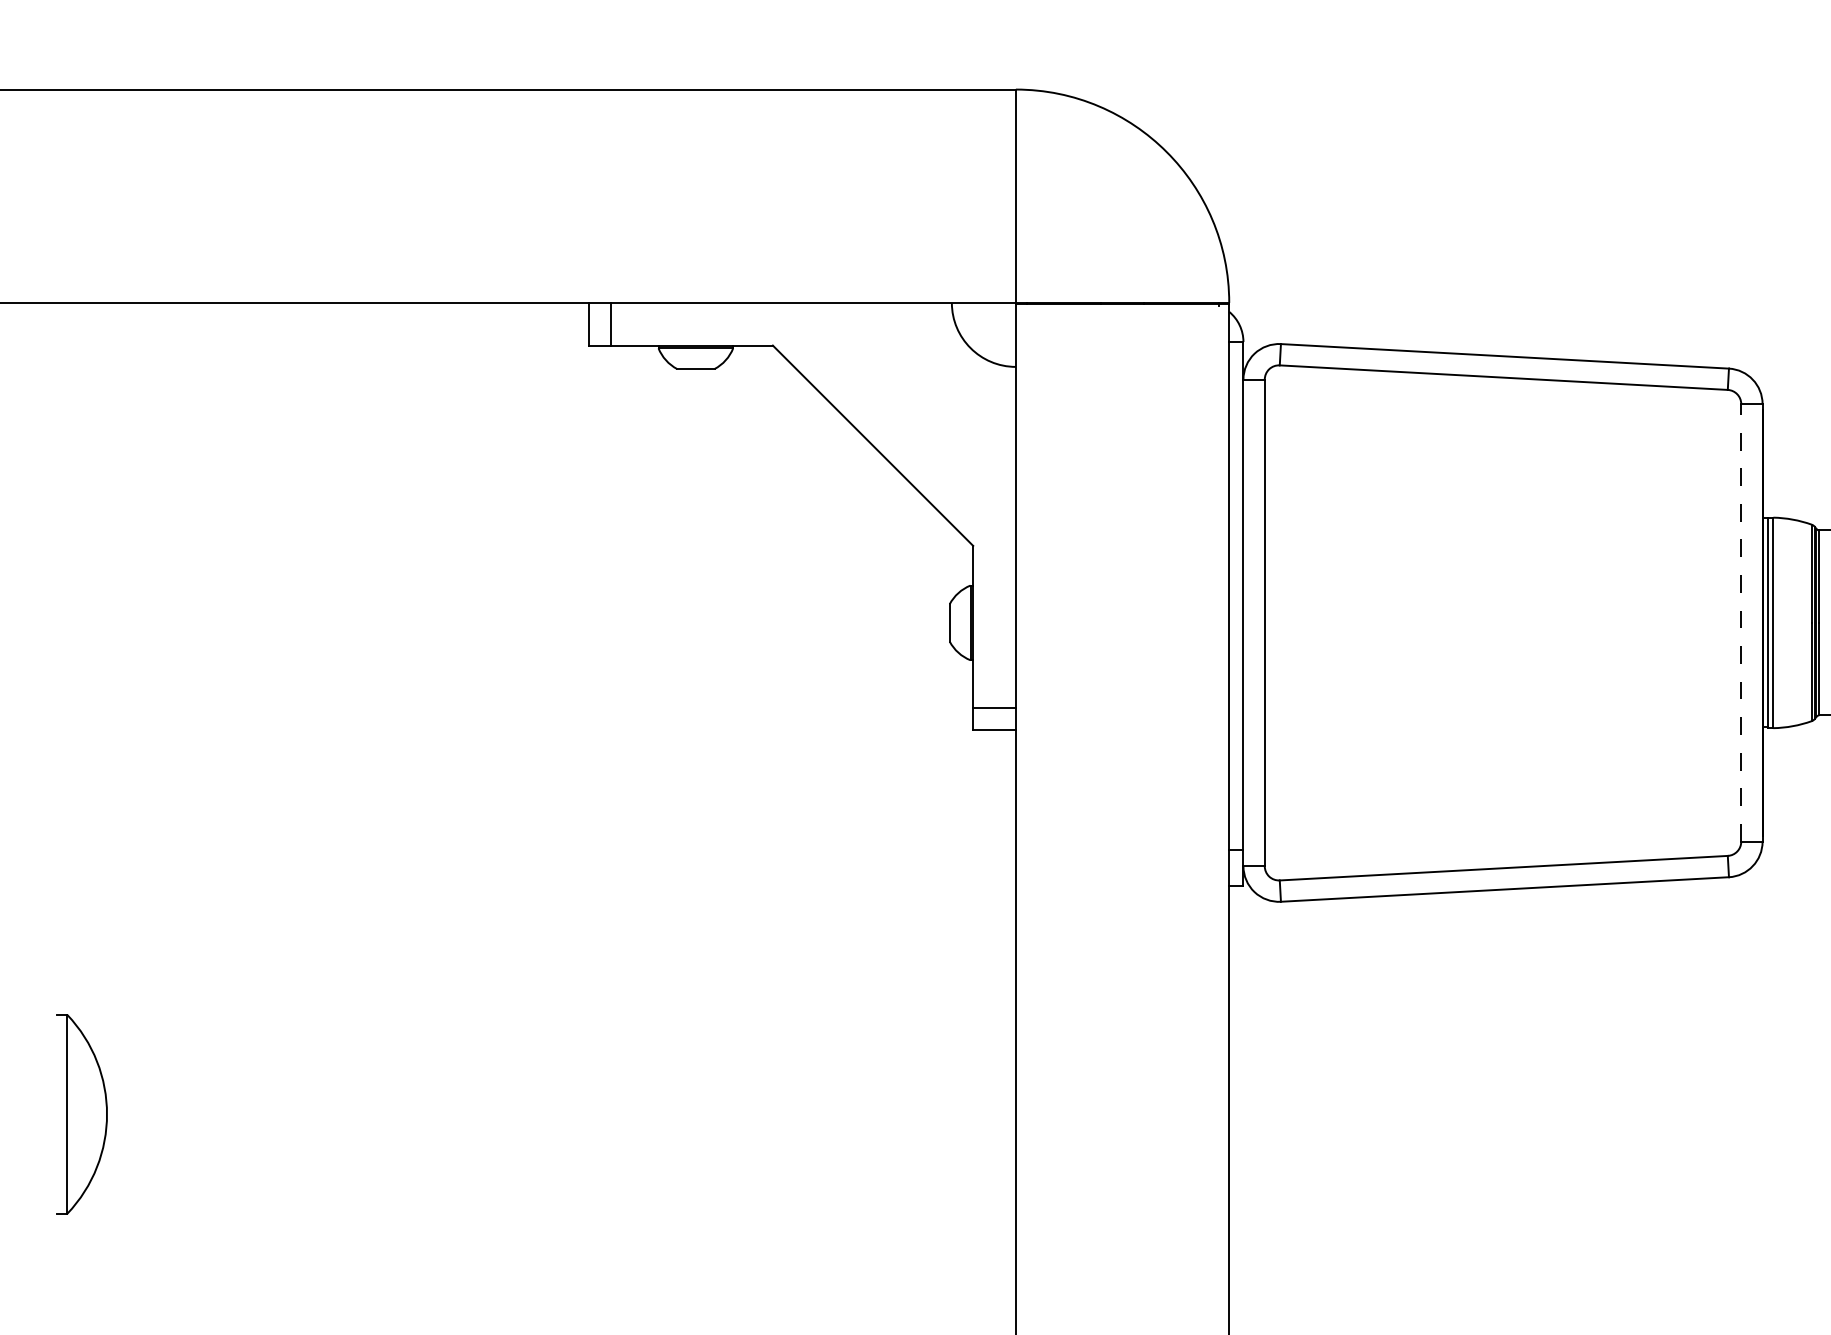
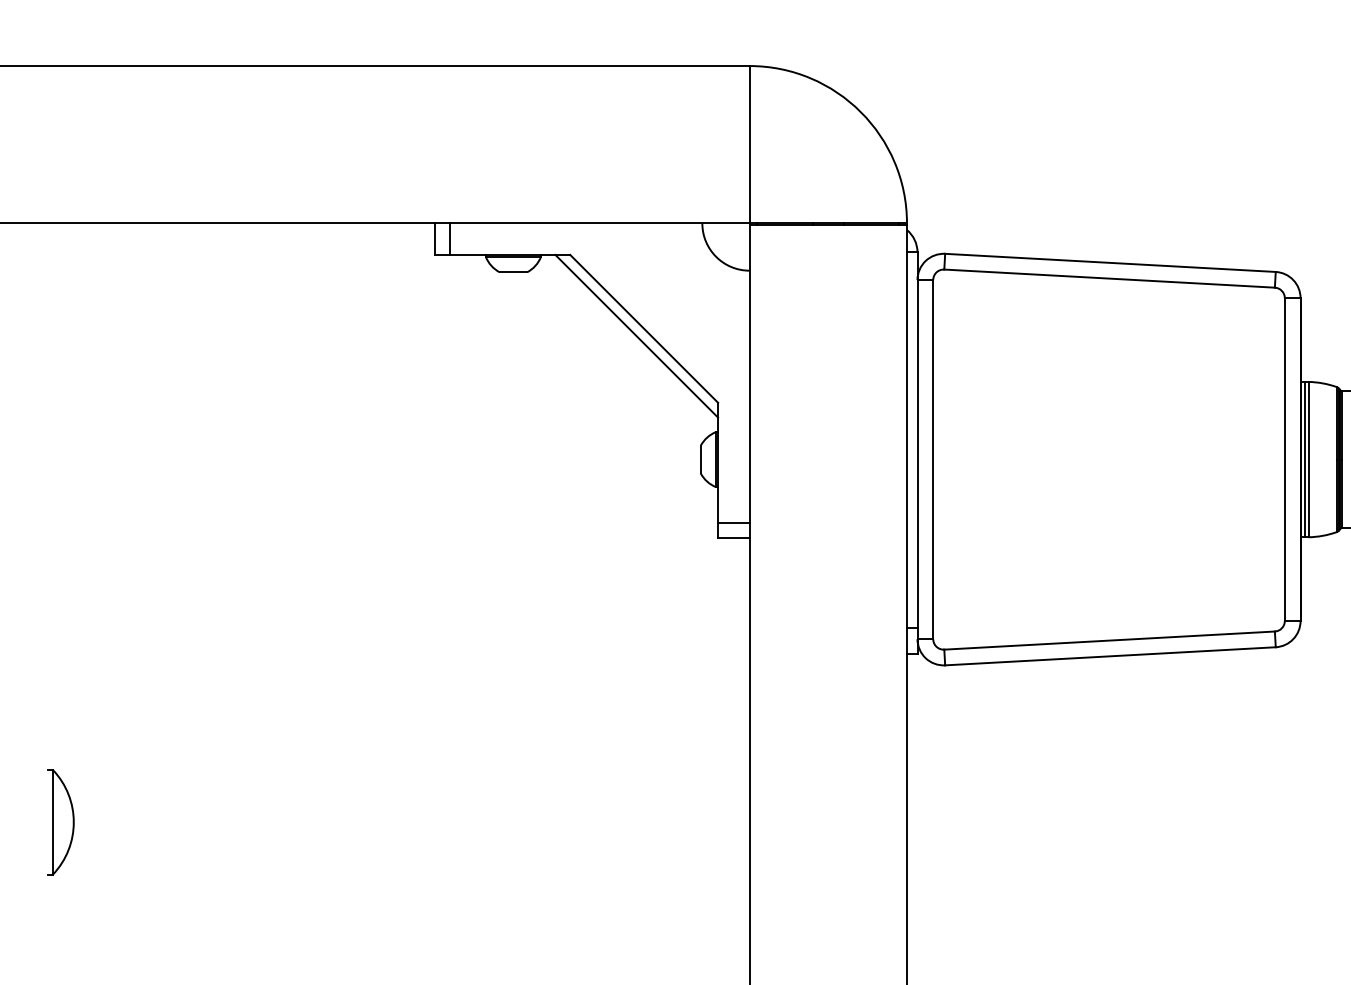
line: (862, 454) -> (636, 335), added
line: (1740, 622) -> (1284, 459), dashed -> solid
part: (82, 1114) -> (60, 822), size x0.71

